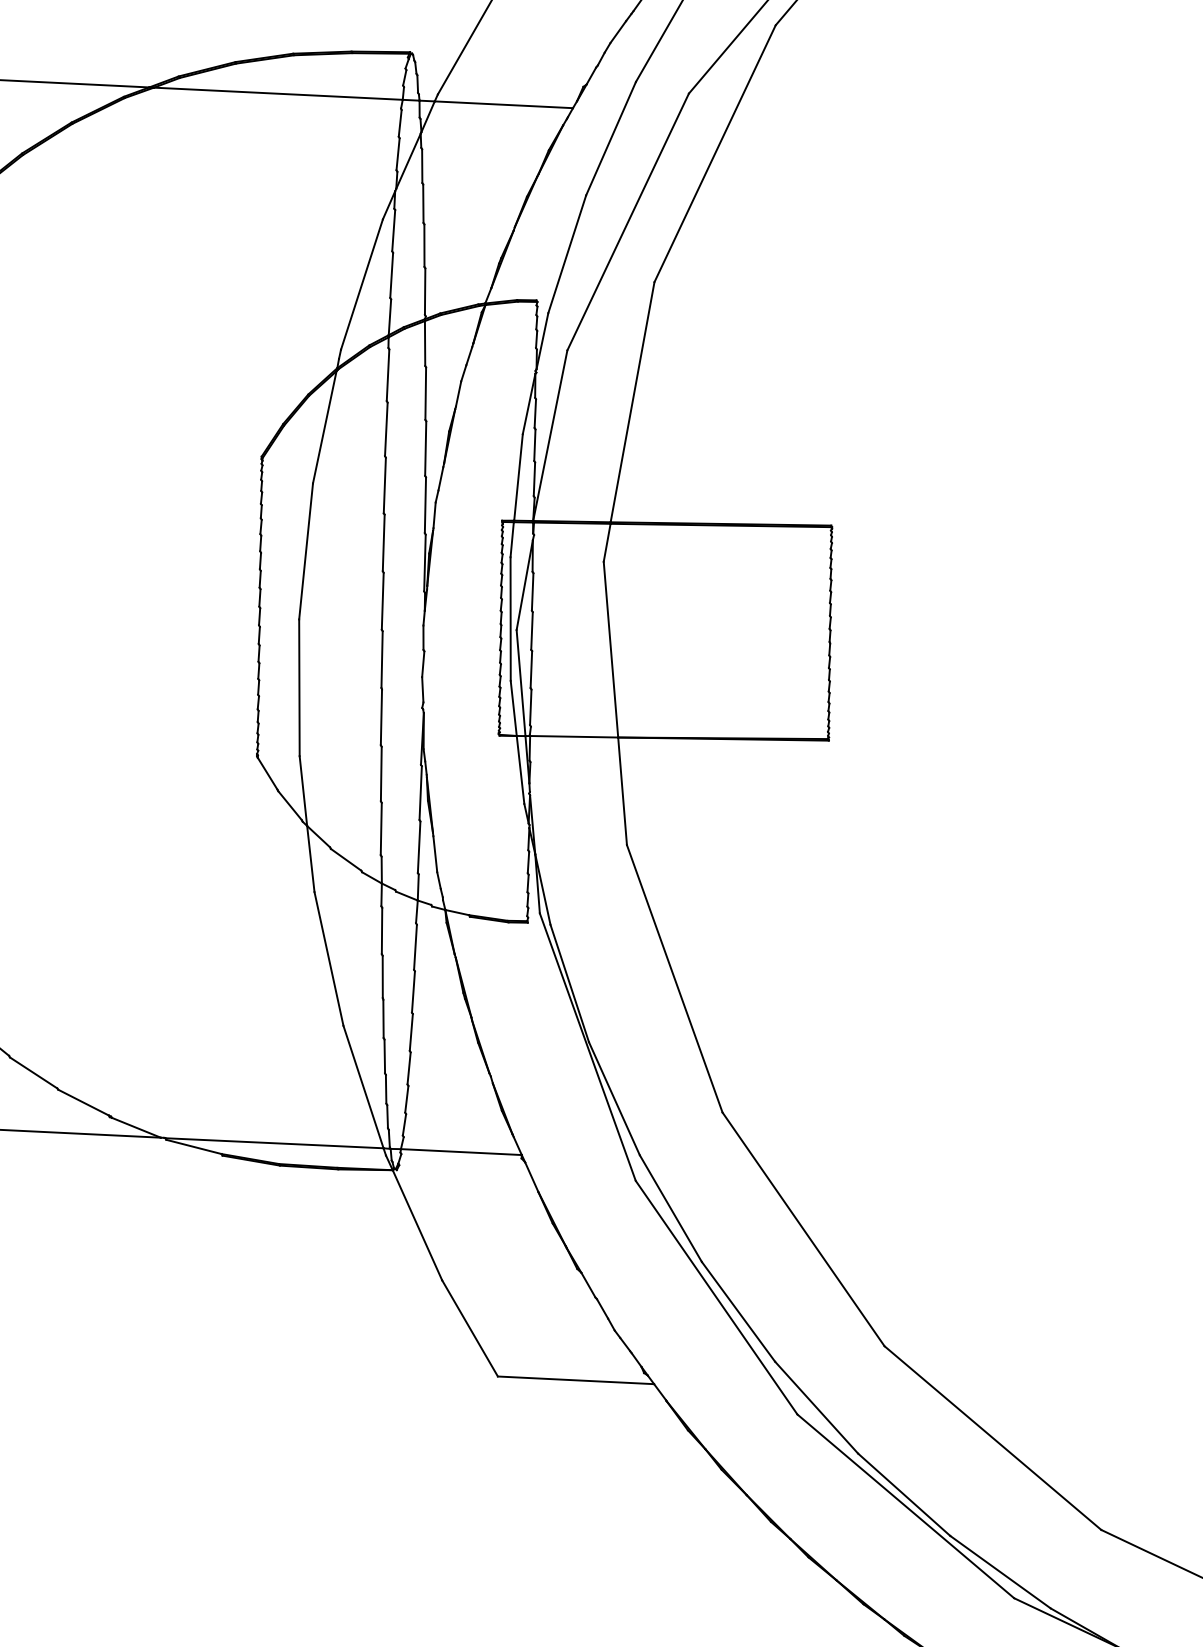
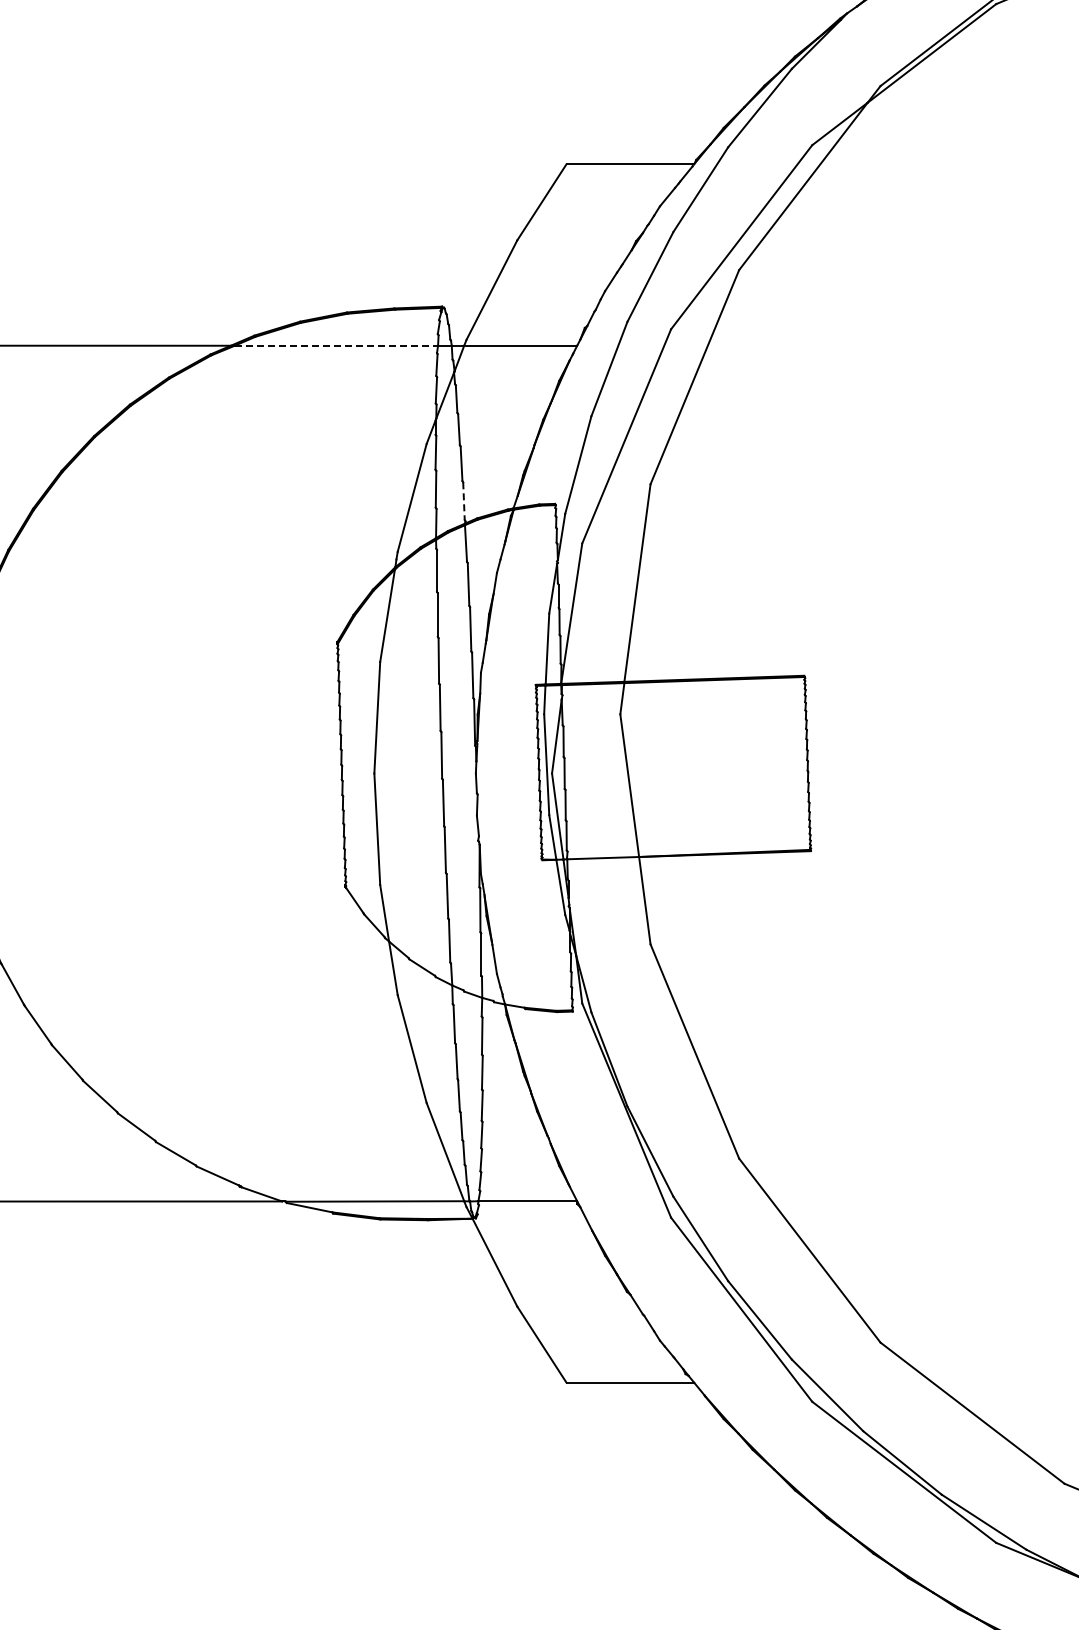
line: (278, 93) -> (336, 345), solid -> dashed
line: (424, 291) -> (463, 501), solid -> dashed

